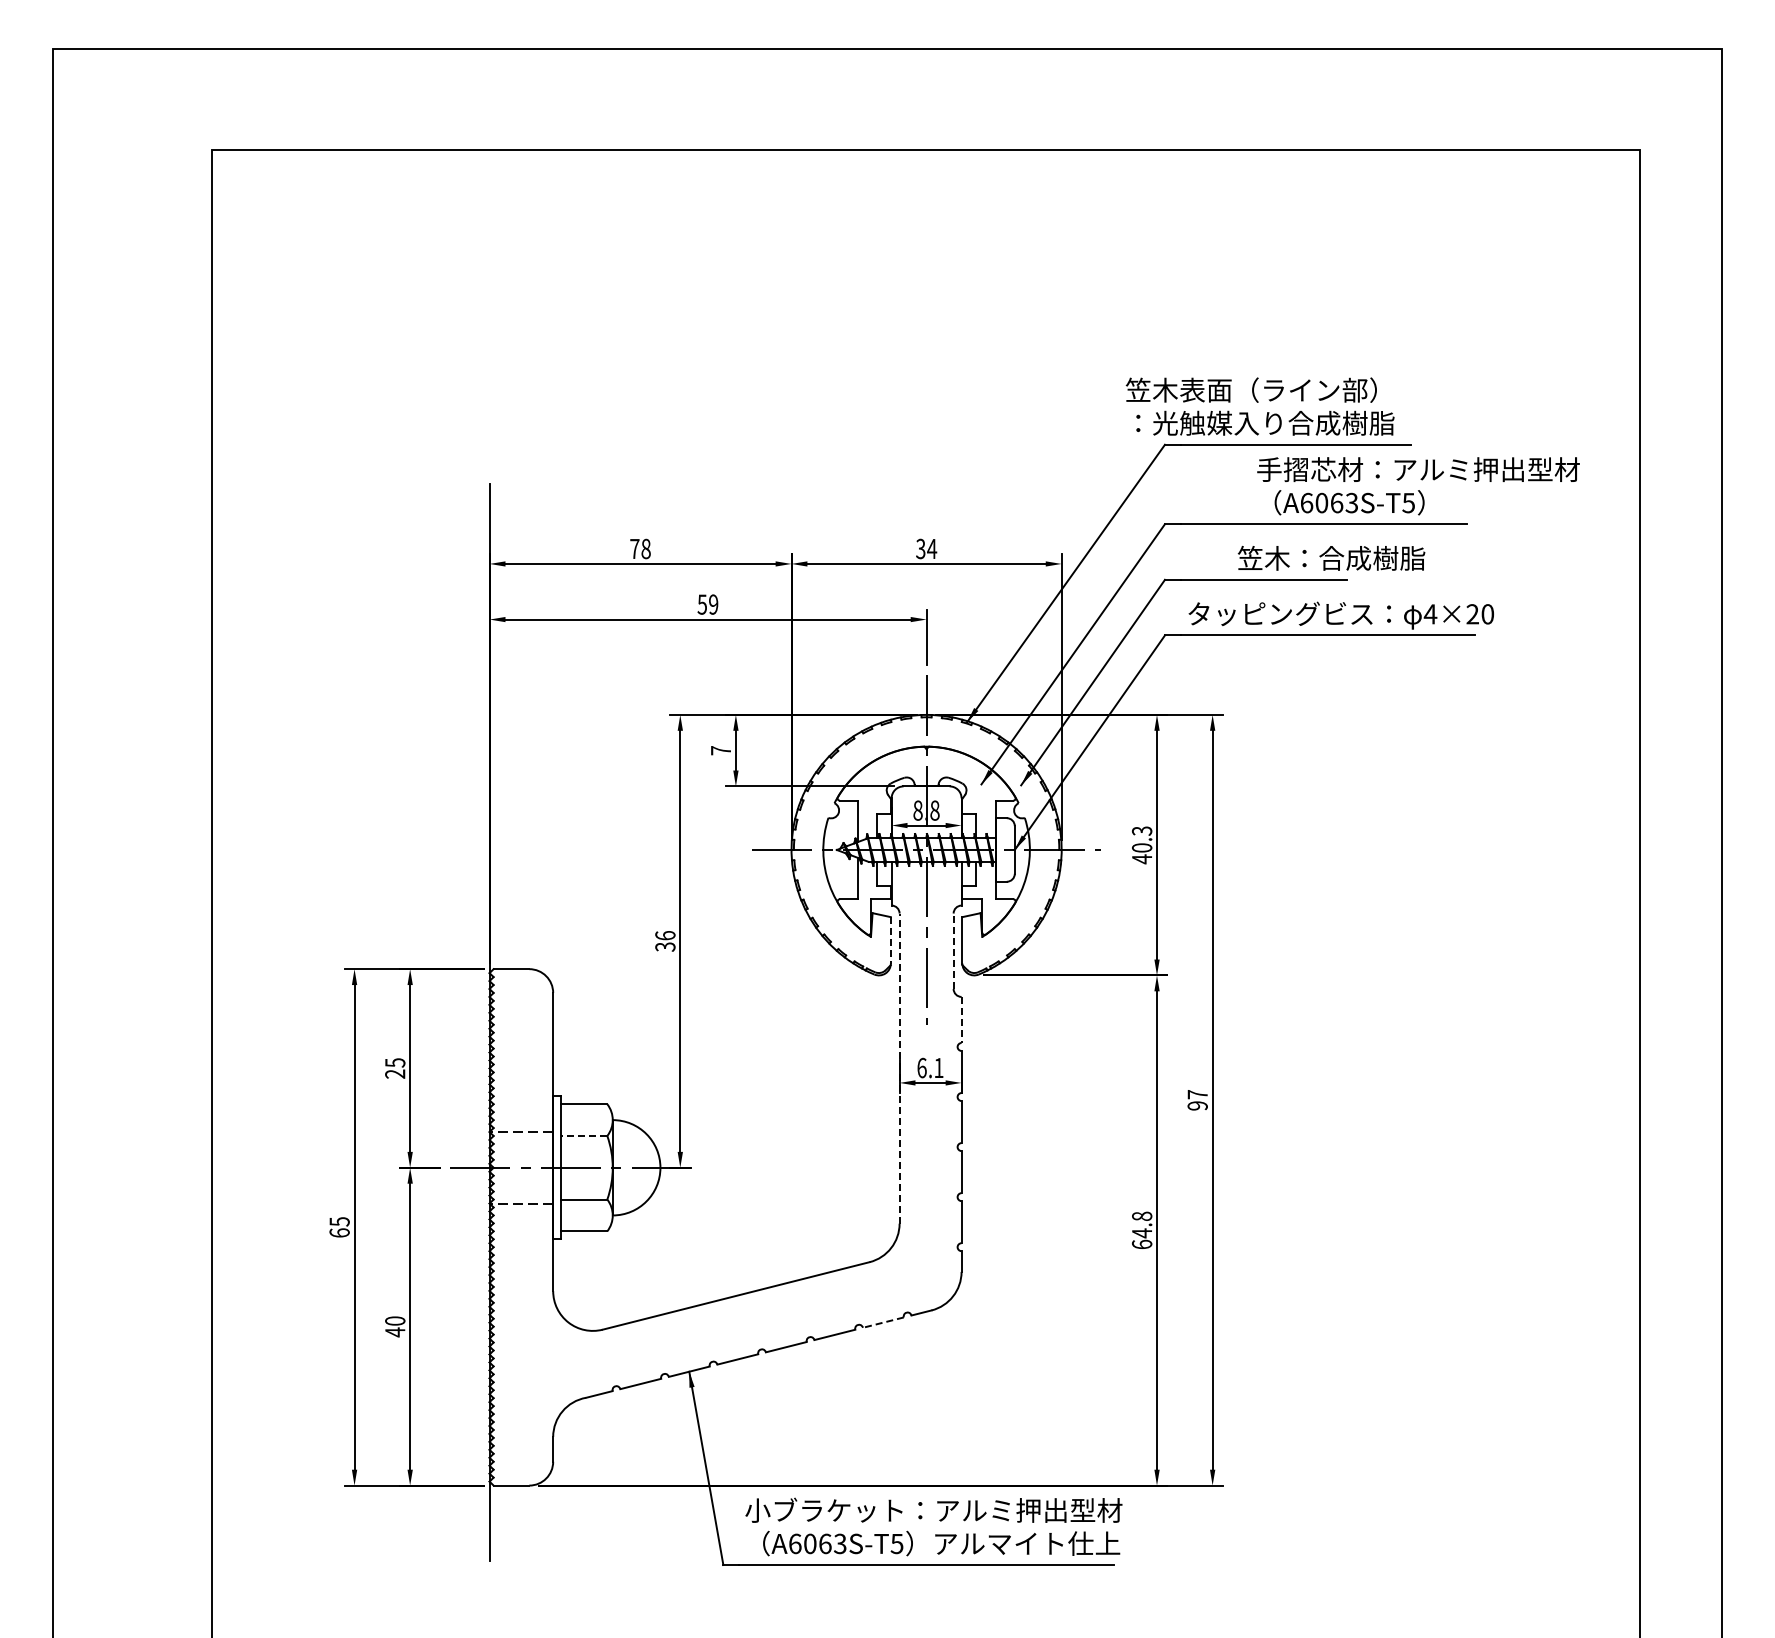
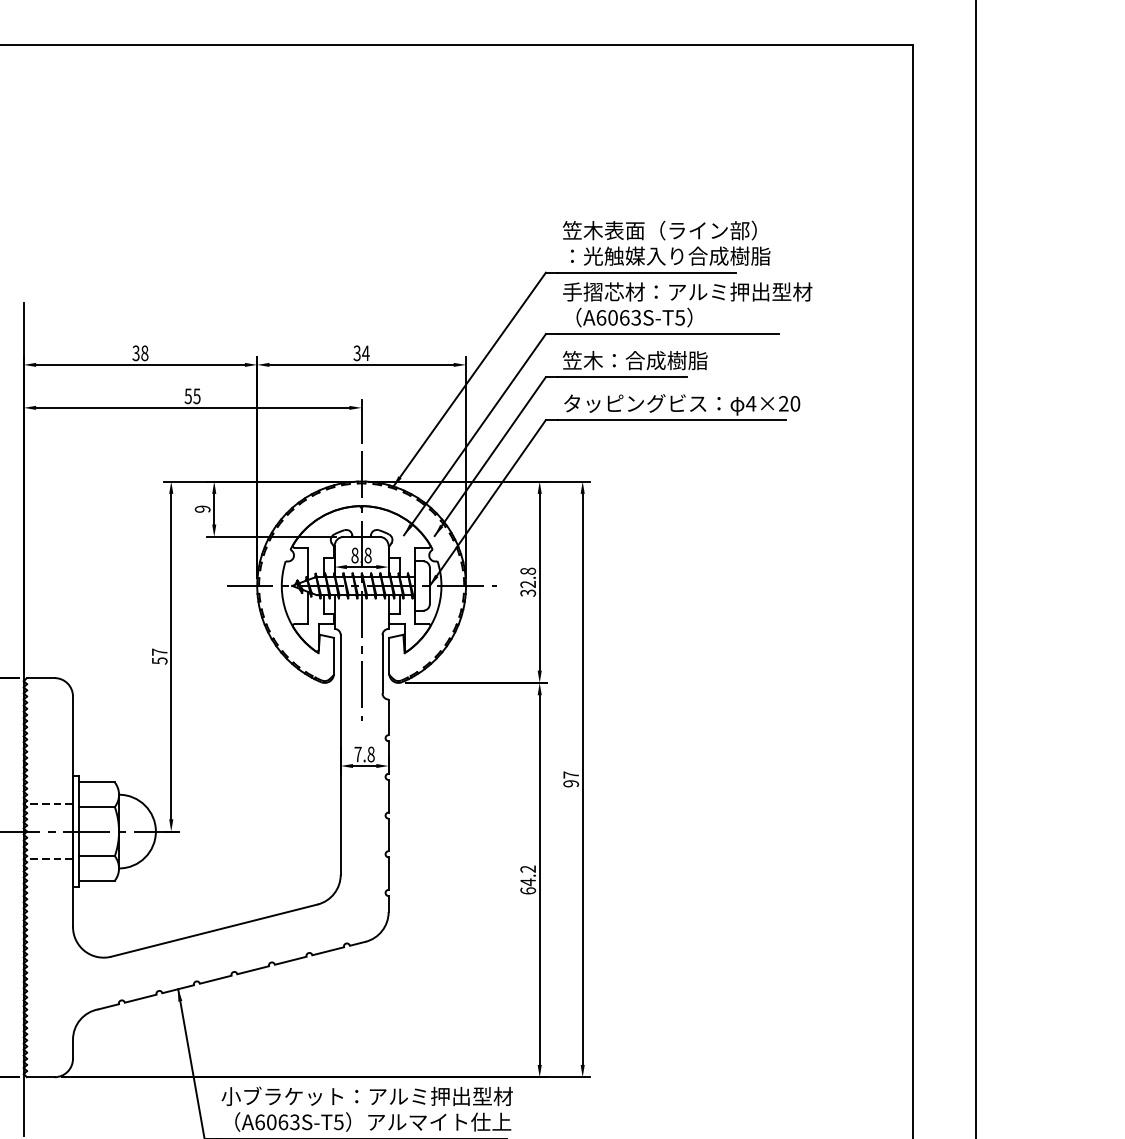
text: (1259, 406) -> (666, 243), moved
text: (1418, 486) -> (687, 305), moved
text: (634, 548) -> (135, 352), 78 -> 38
text: (1331, 557) -> (635, 359), moved
text: (713, 604) -> (196, 396), 59 -> 55
text: (720, 750) -> (202, 509), 7 -> 9
text: (1141, 845) -> (527, 582), 40.3 -> 32.8
line: (890, 940) -> (333, 655), dashed -> solid
text: (665, 941) -> (159, 656), 36 -> 57
line: (953, 951) -> (382, 664), dashed -> solid
line: (961, 1020) -> (388, 717), dashed -> solid
text: (930, 1067) -> (364, 754), 6.1 -> 7.8
line: (899, 1068) -> (340, 754), dashed -> solid
line: (583, 1136) -> (96, 807), dashed -> solid
text: (1142, 1216) -> (528, 869), 64.8 -> 64.2
line: (882, 1322) -> (327, 951), dashed -> solid

